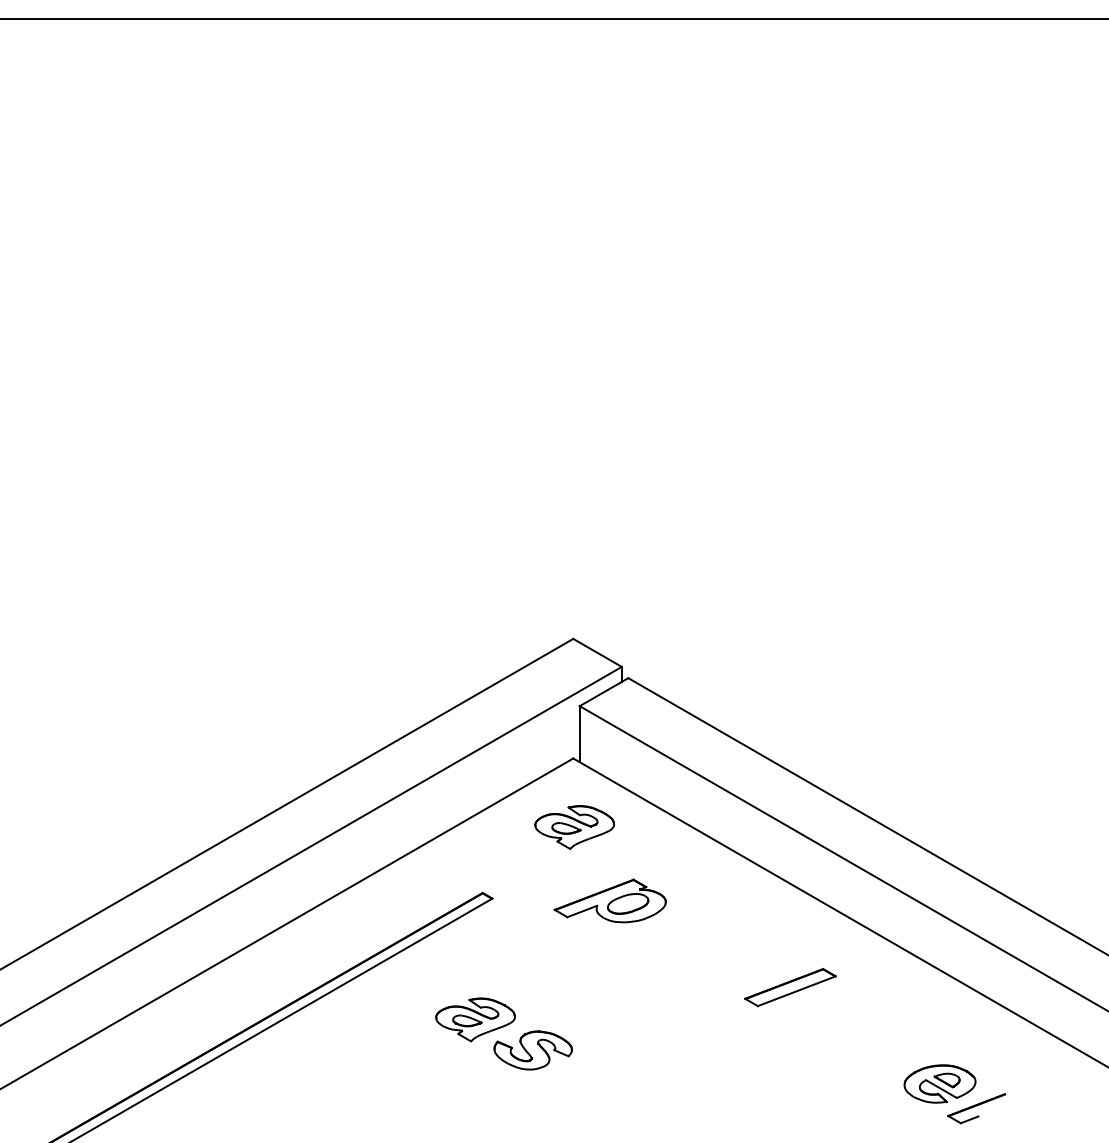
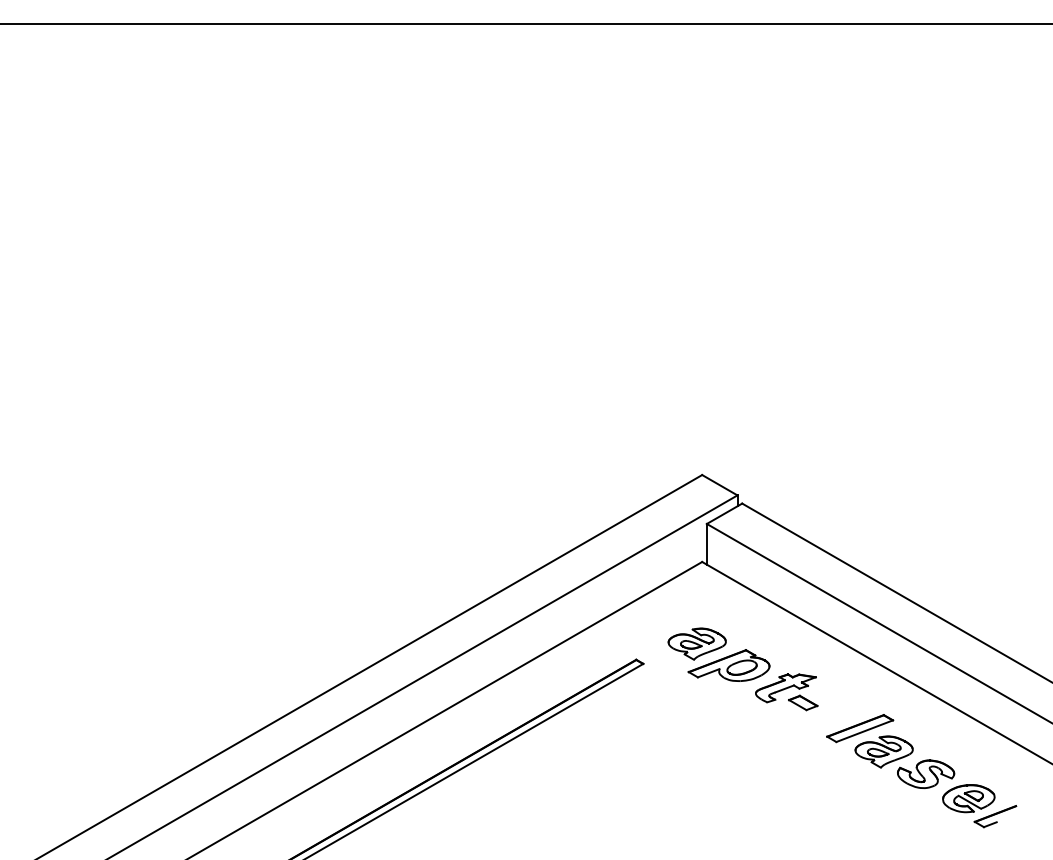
part: (573, 826) -> (696, 643), moved
part: (689, 938) -> (786, 692), added
part: (503, 1032) -> (904, 761), moved

